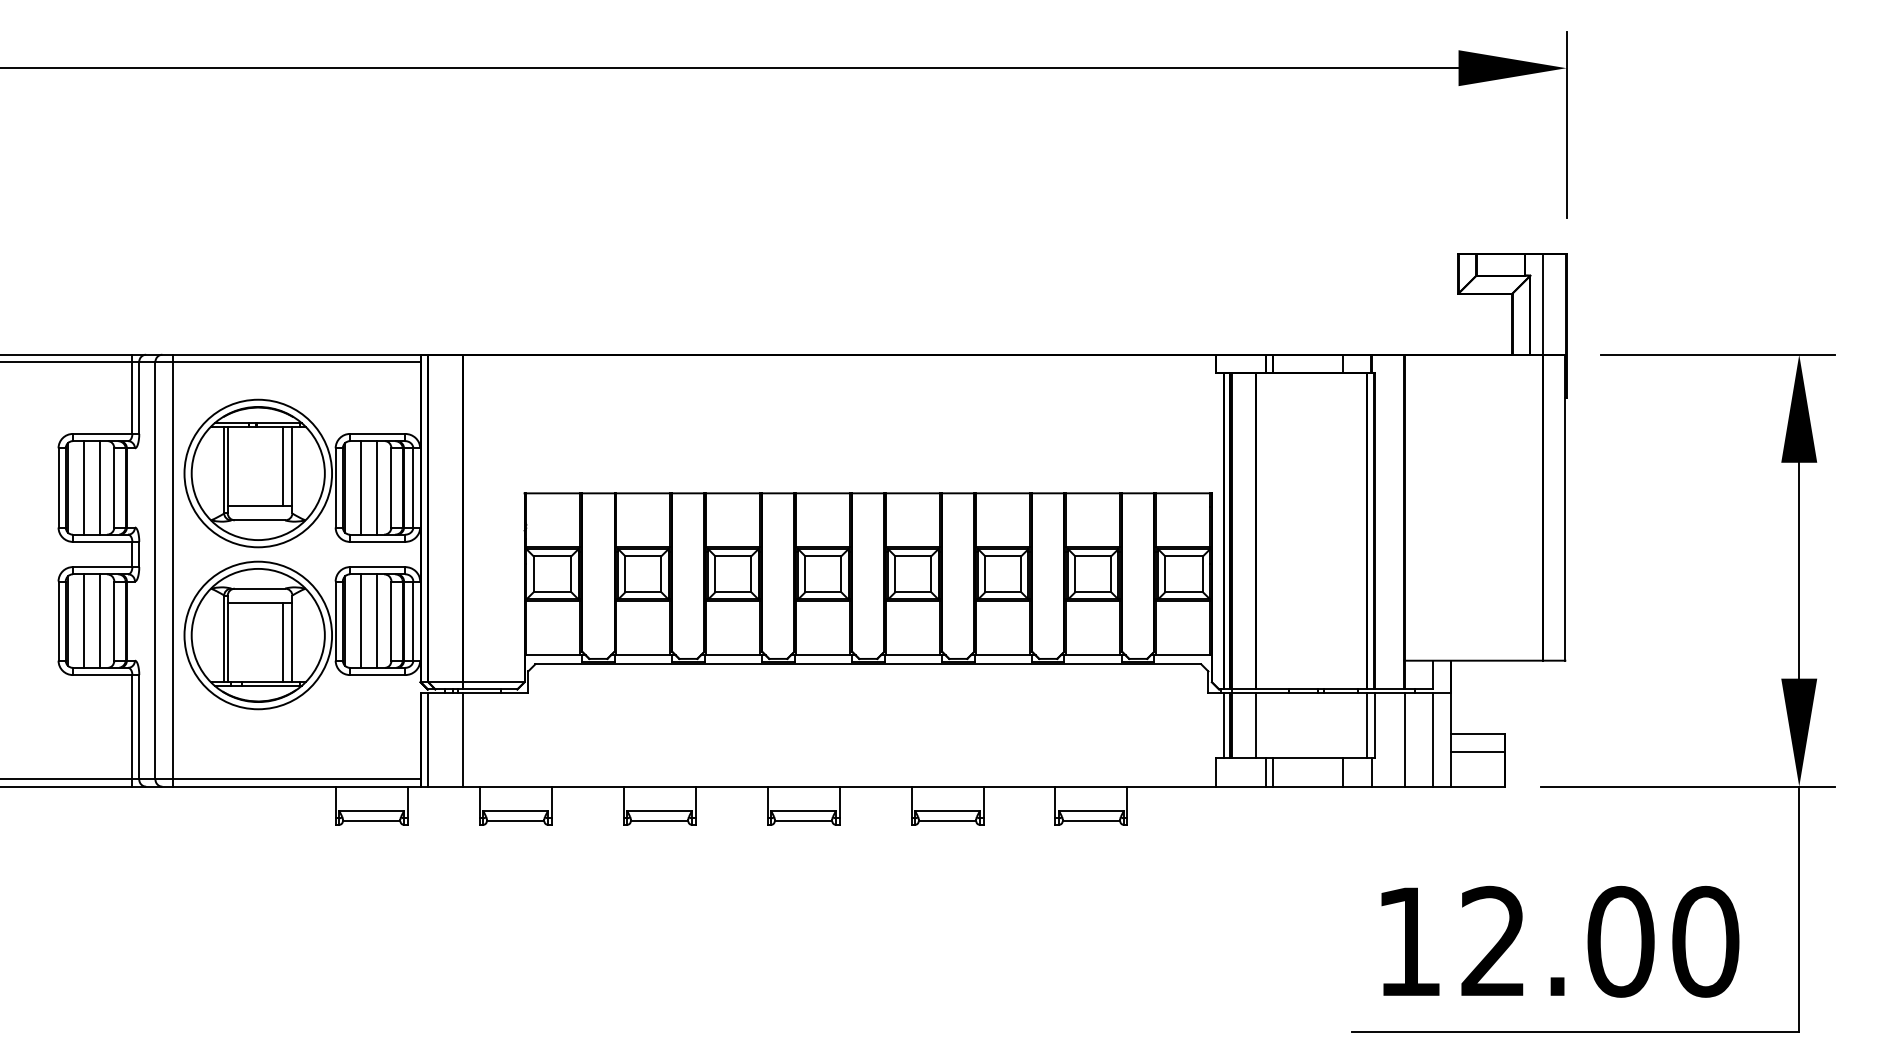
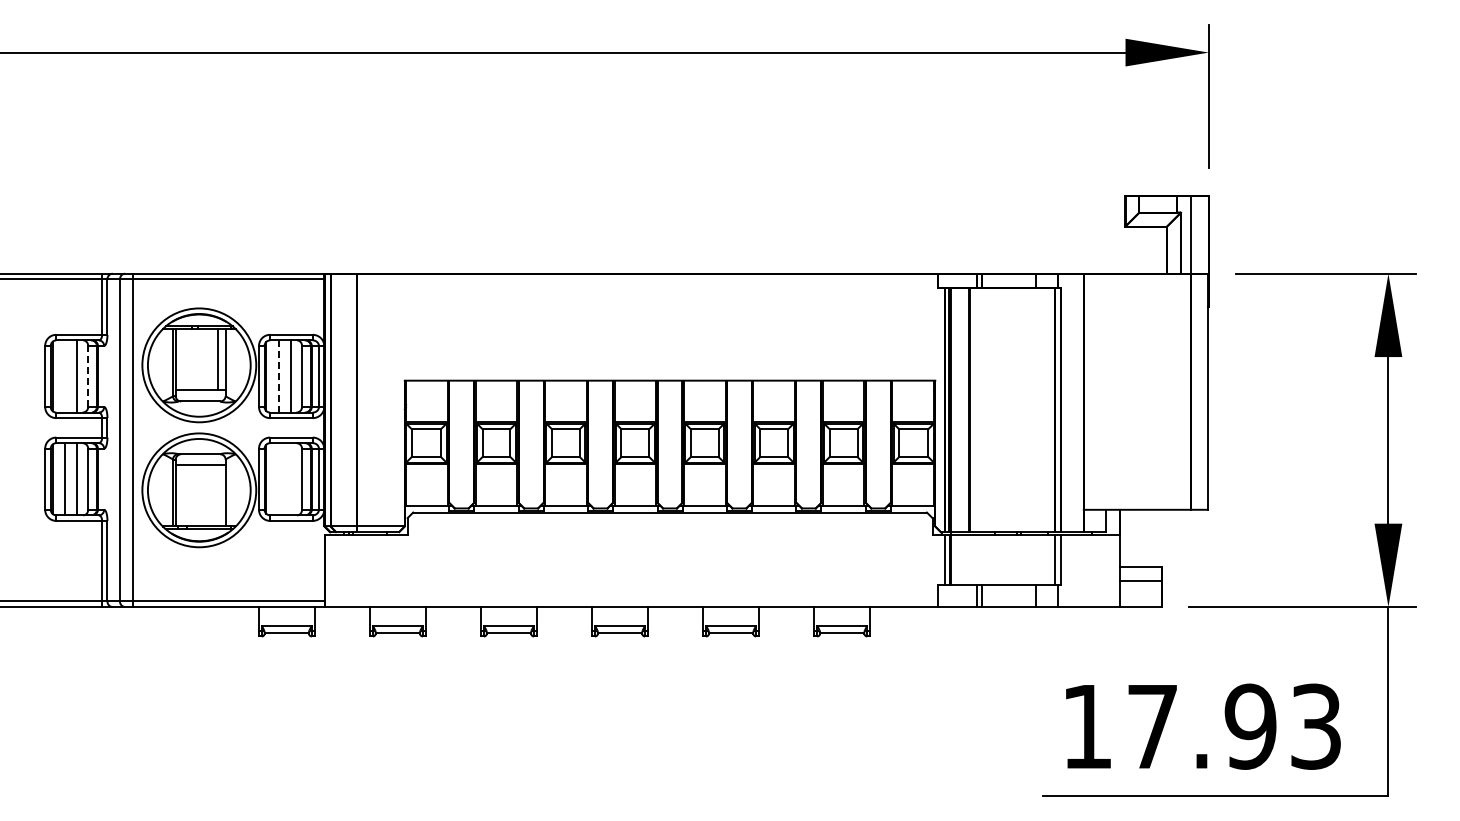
line: (84, 487) -> (65, 376), removed
line: (114, 487) -> (88, 376), solid -> dashed
line: (360, 487) -> (278, 376), solid -> dashed
line: (360, 621) -> (278, 479), removed
line: (376, 621) -> (290, 479), removed
line: (283, 642) -> (218, 495), removed
line: (1256, 725) -> (969, 559), removed
line: (428, 739) -> (330, 570), removed
line: (463, 739) -> (357, 570), removed
line: (1404, 739) -> (1083, 570), removed
line: (1433, 739) -> (1106, 570), removed
text: (1599, 941) -> (1234, 726), 12.00 -> 17.93

